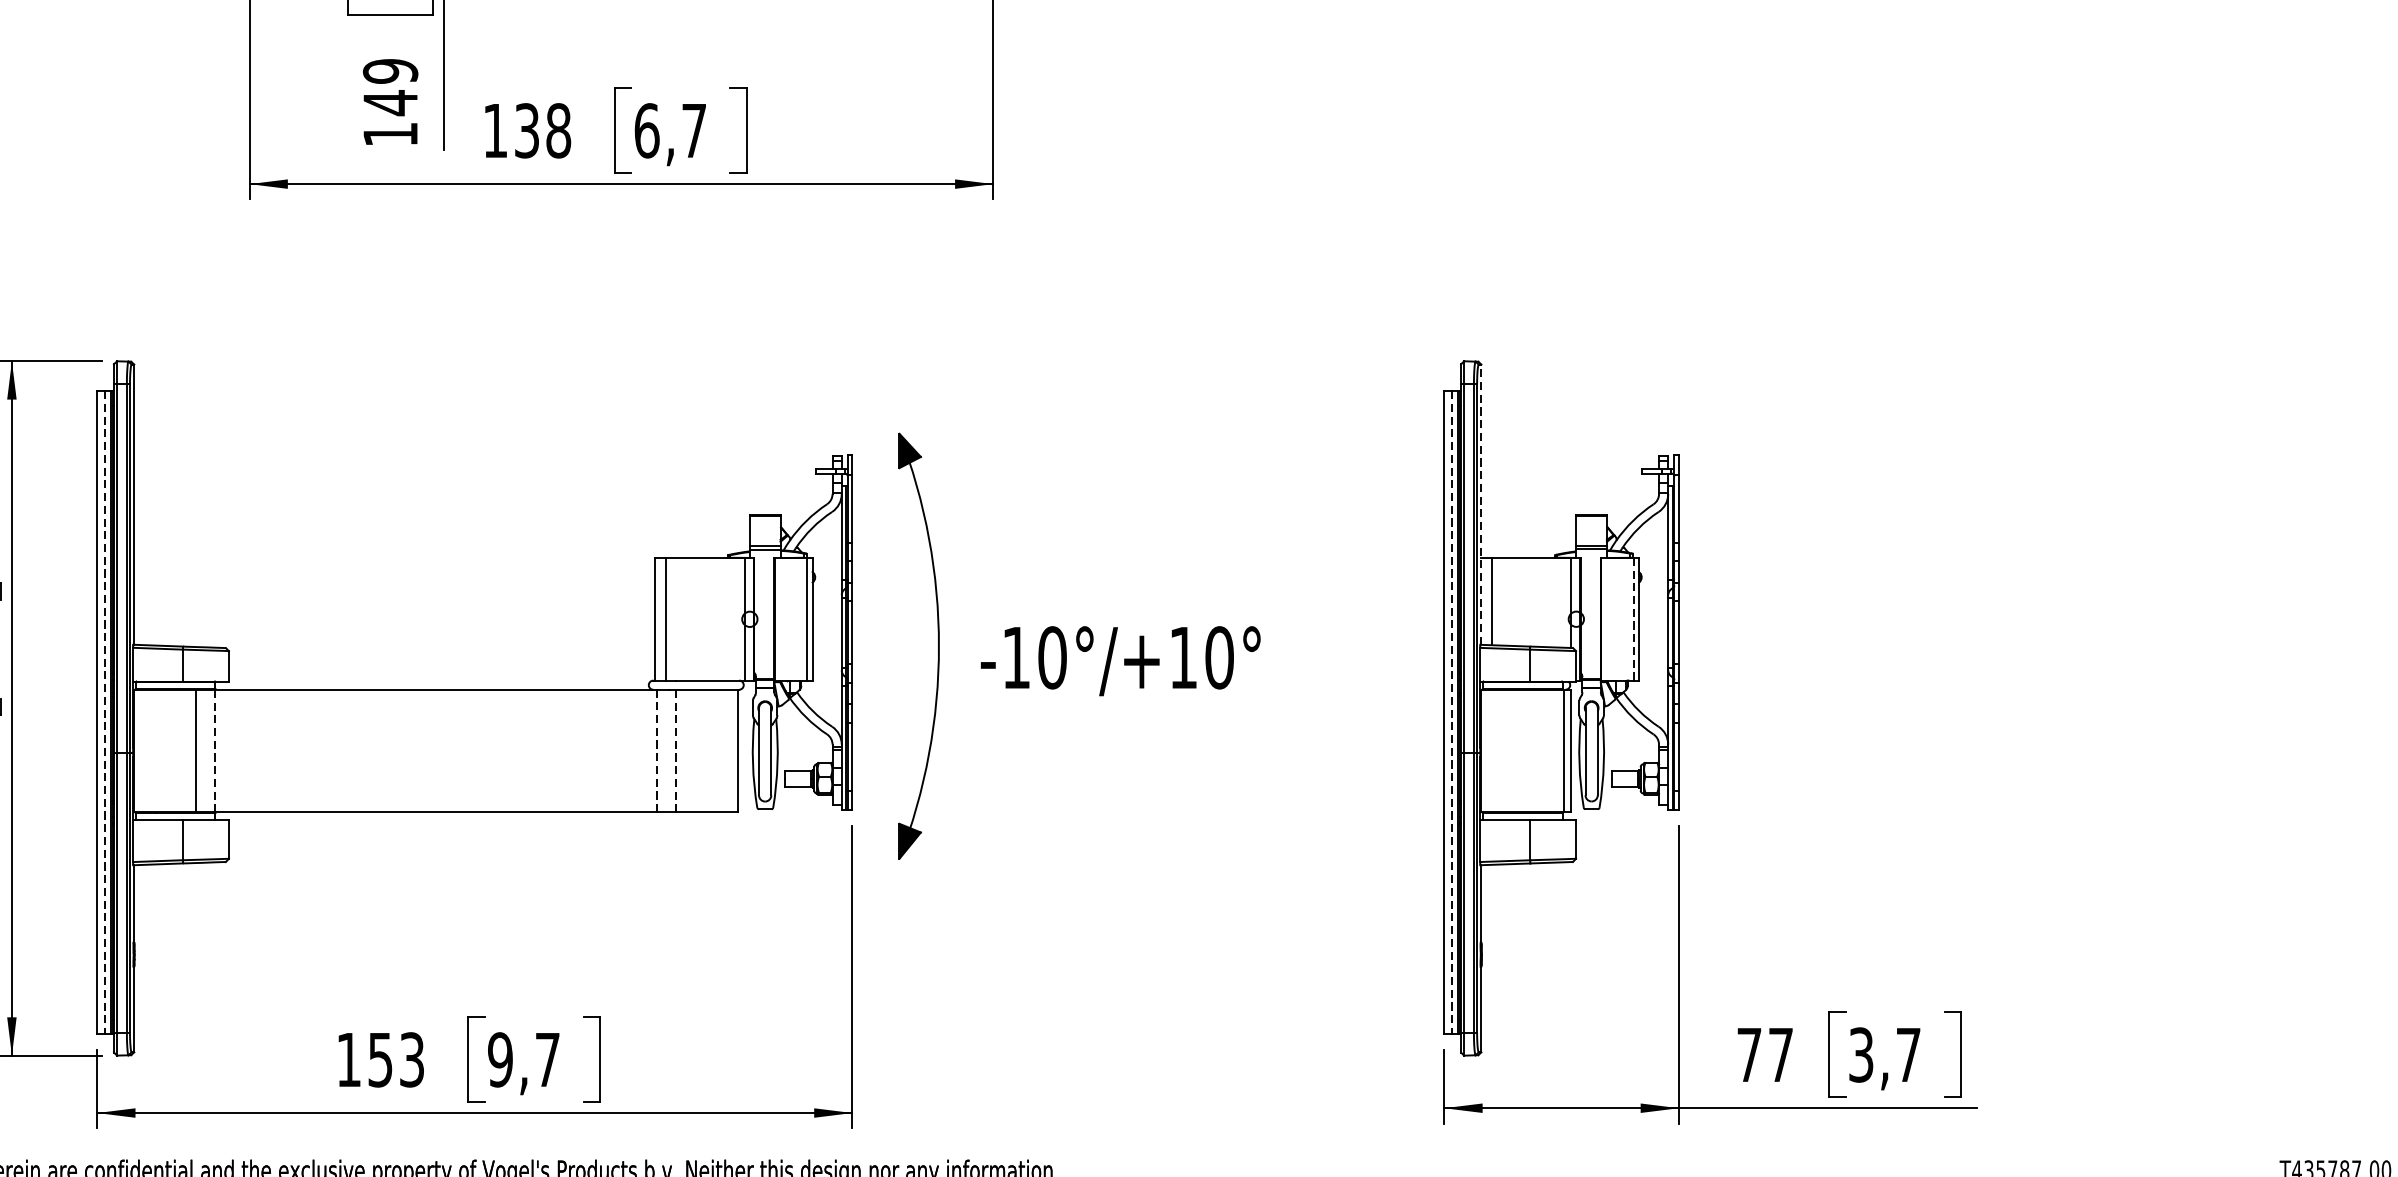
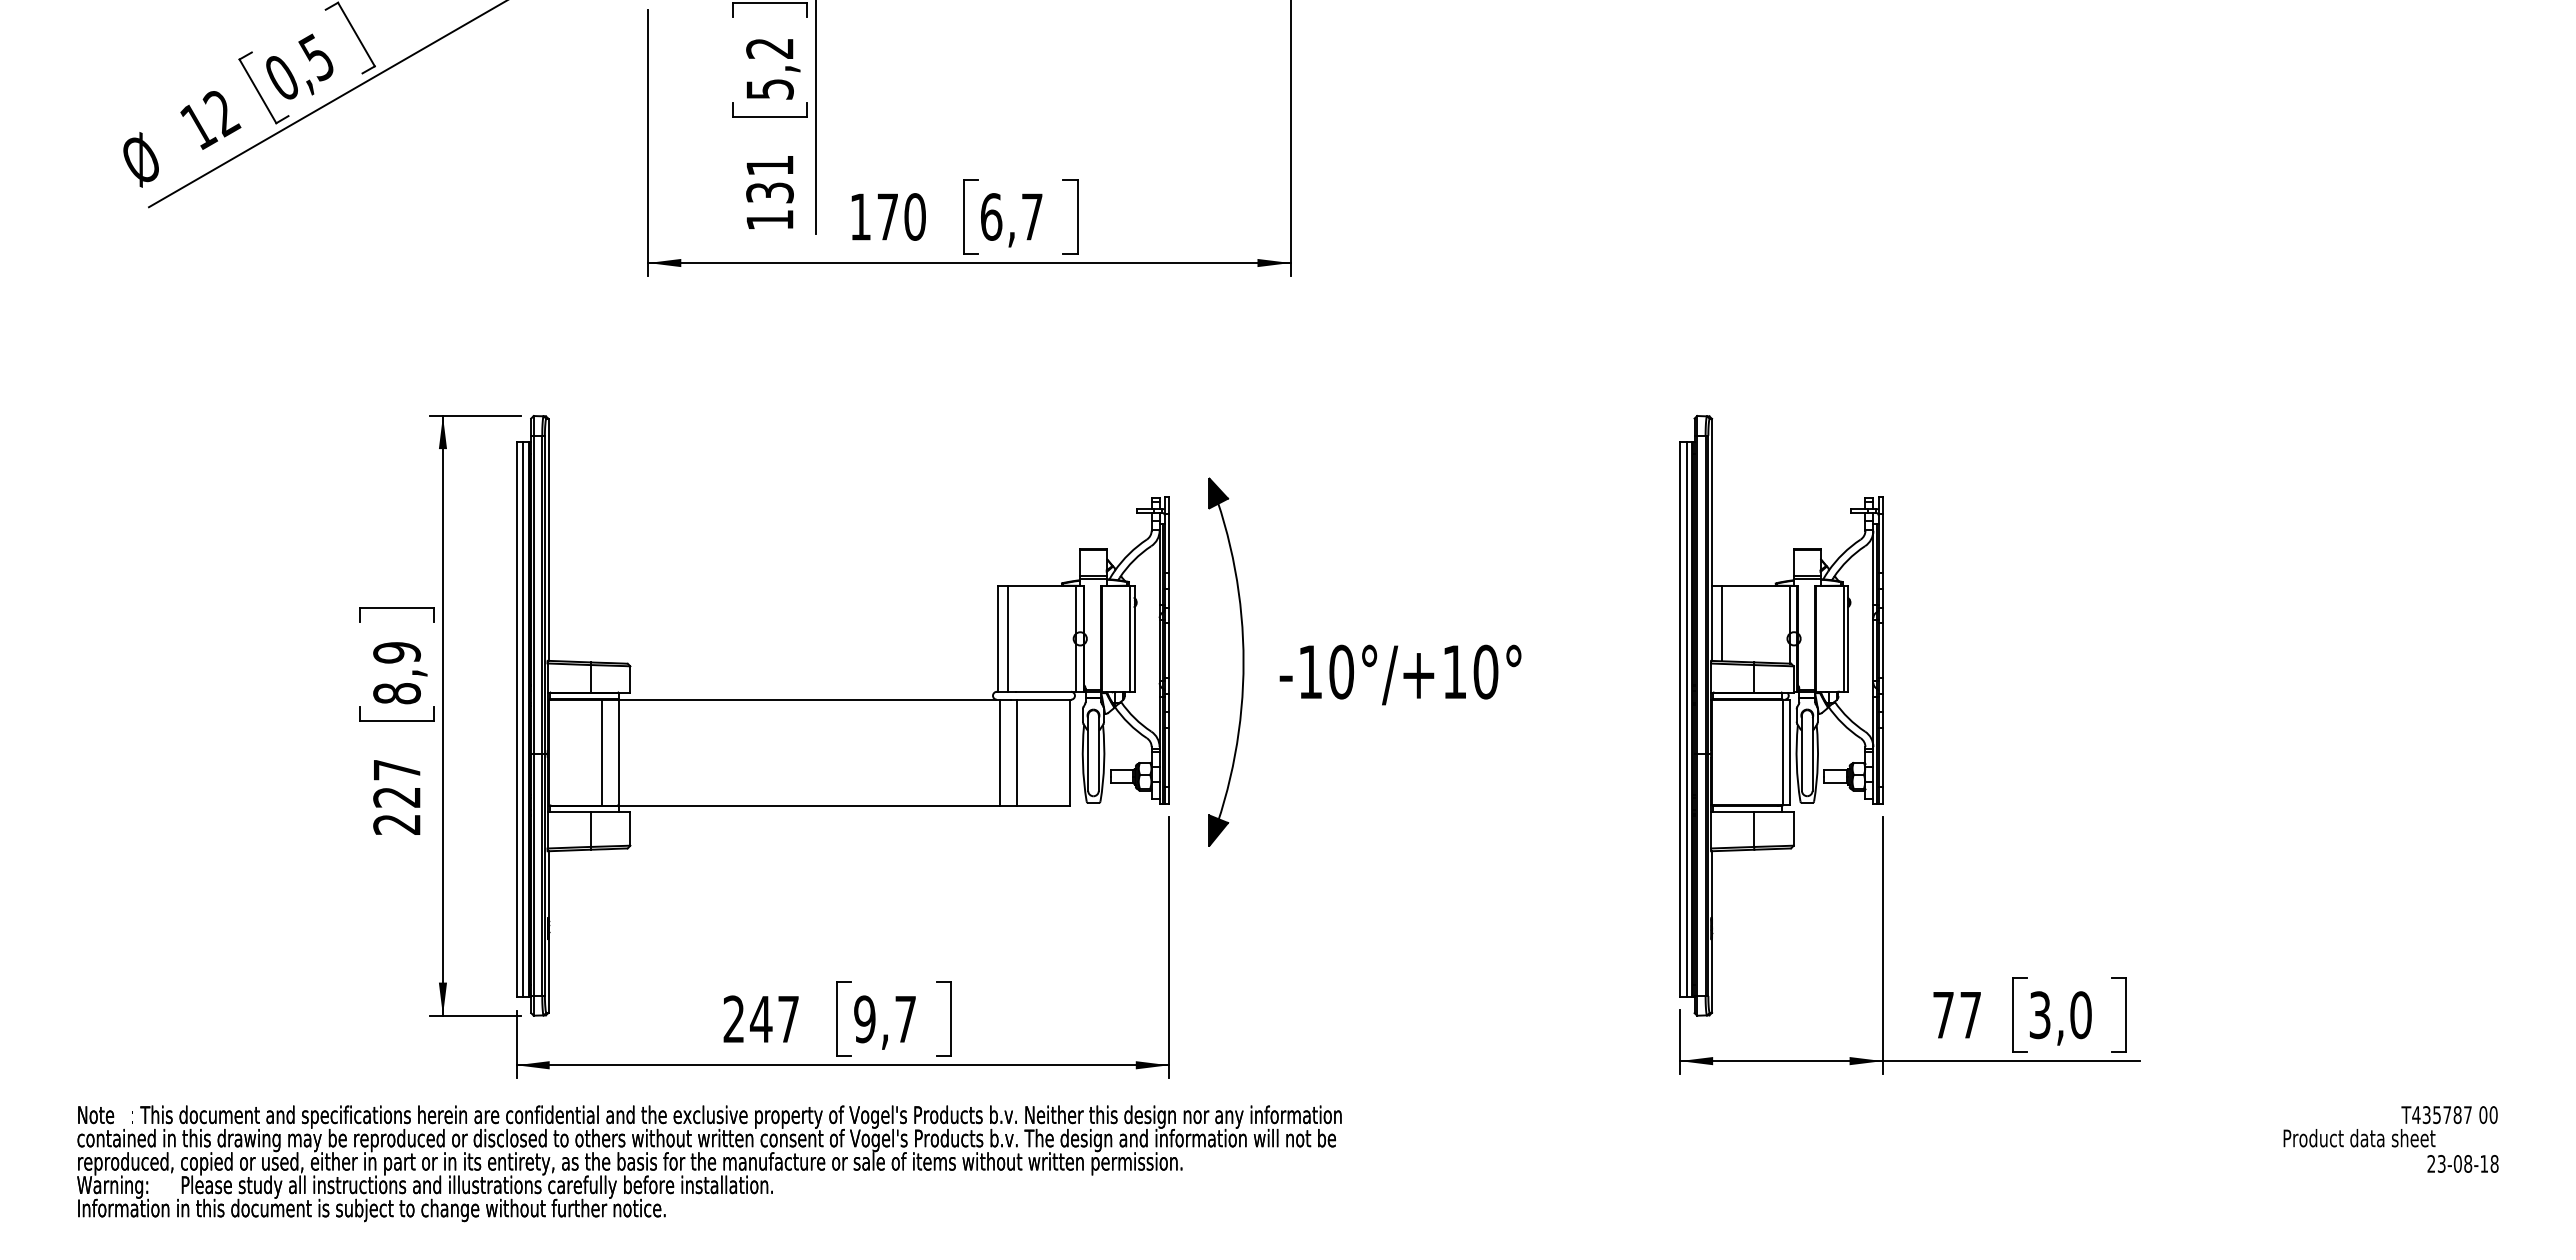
text: (390, 87) -> (769, 179), 149 -> 131
text: (542, 130) -> (901, 216), 138 -> 170
line: (1481, 504) -> (1712, 539), dashed -> solid
line: (1633, 618) -> (1843, 638), dashed -> solid
line: (105, 712) -> (523, 719), dashed -> solid
line: (1451, 712) -> (1686, 719), dashed -> solid
line: (215, 750) -> (618, 752), dashed -> solid
line: (656, 750) -> (999, 752), dashed -> solid
line: (676, 750) -> (1016, 752), dashed -> solid
text: (1908, 1055) -> (2080, 1015), 3,7 -> 3,0
text: (379, 1060) -> (760, 1019), 153 -> 247

